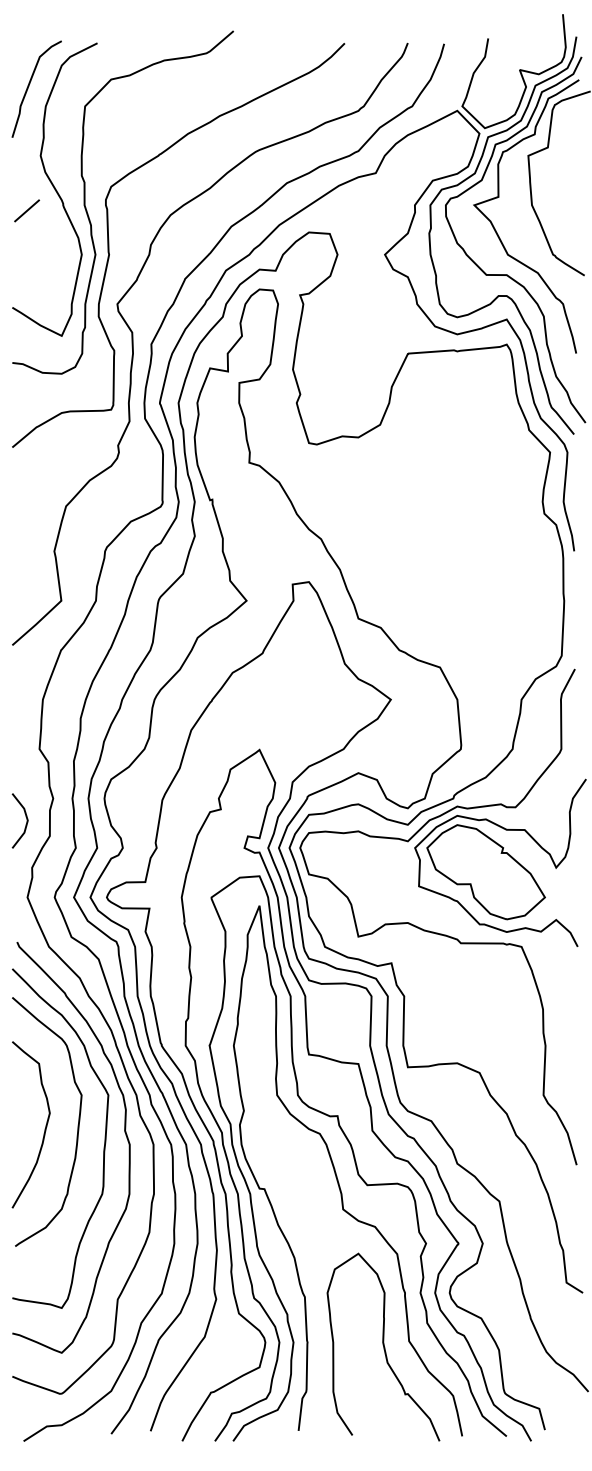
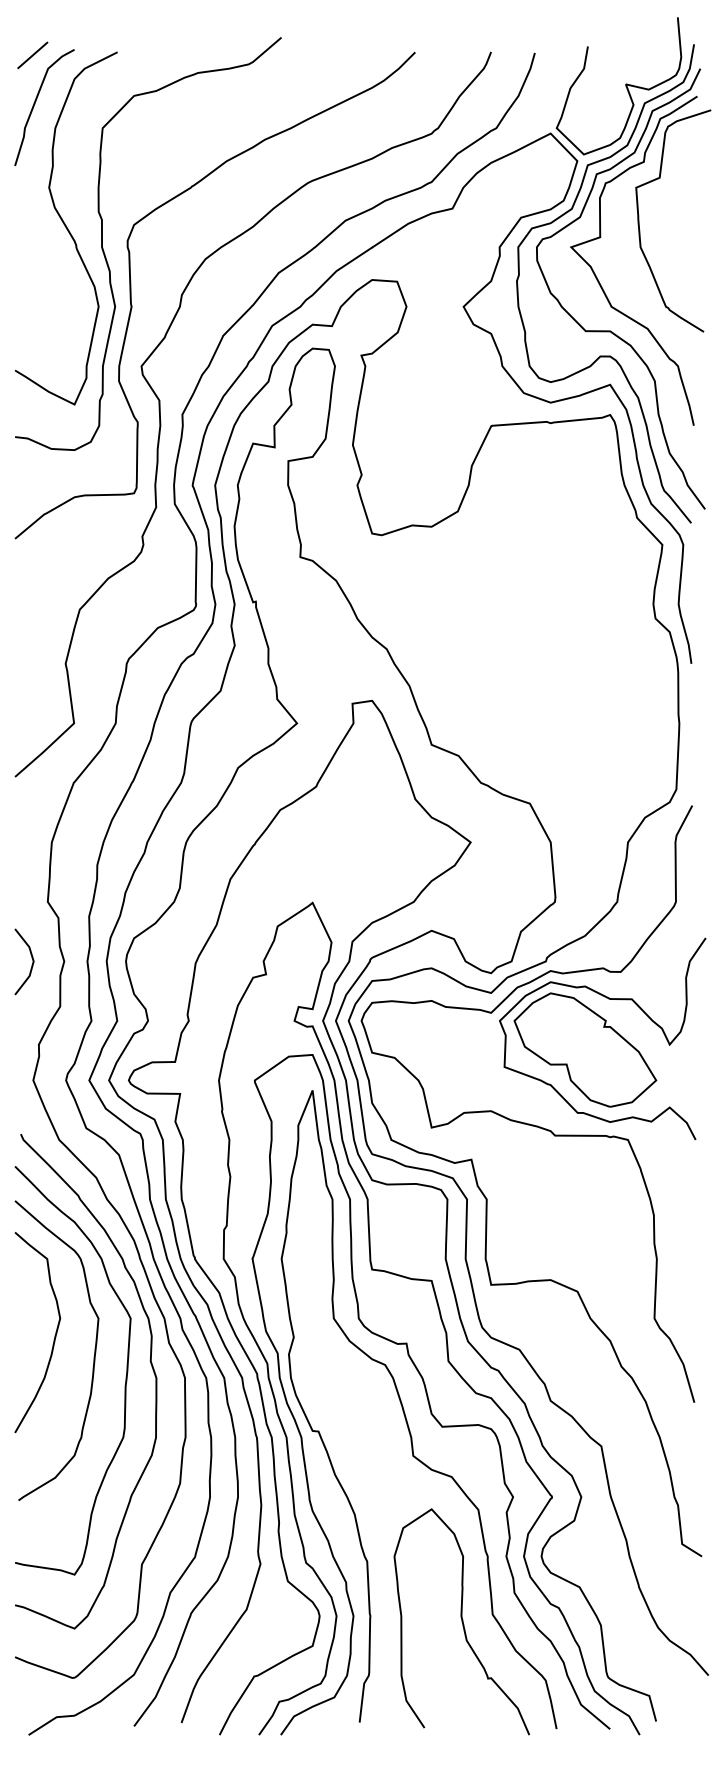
line: (26, 210) -> (32, 54), moved
line: (26, 820) -> (32, 961), moved
curve: (44, 1128) -> (53, 1336), moved

